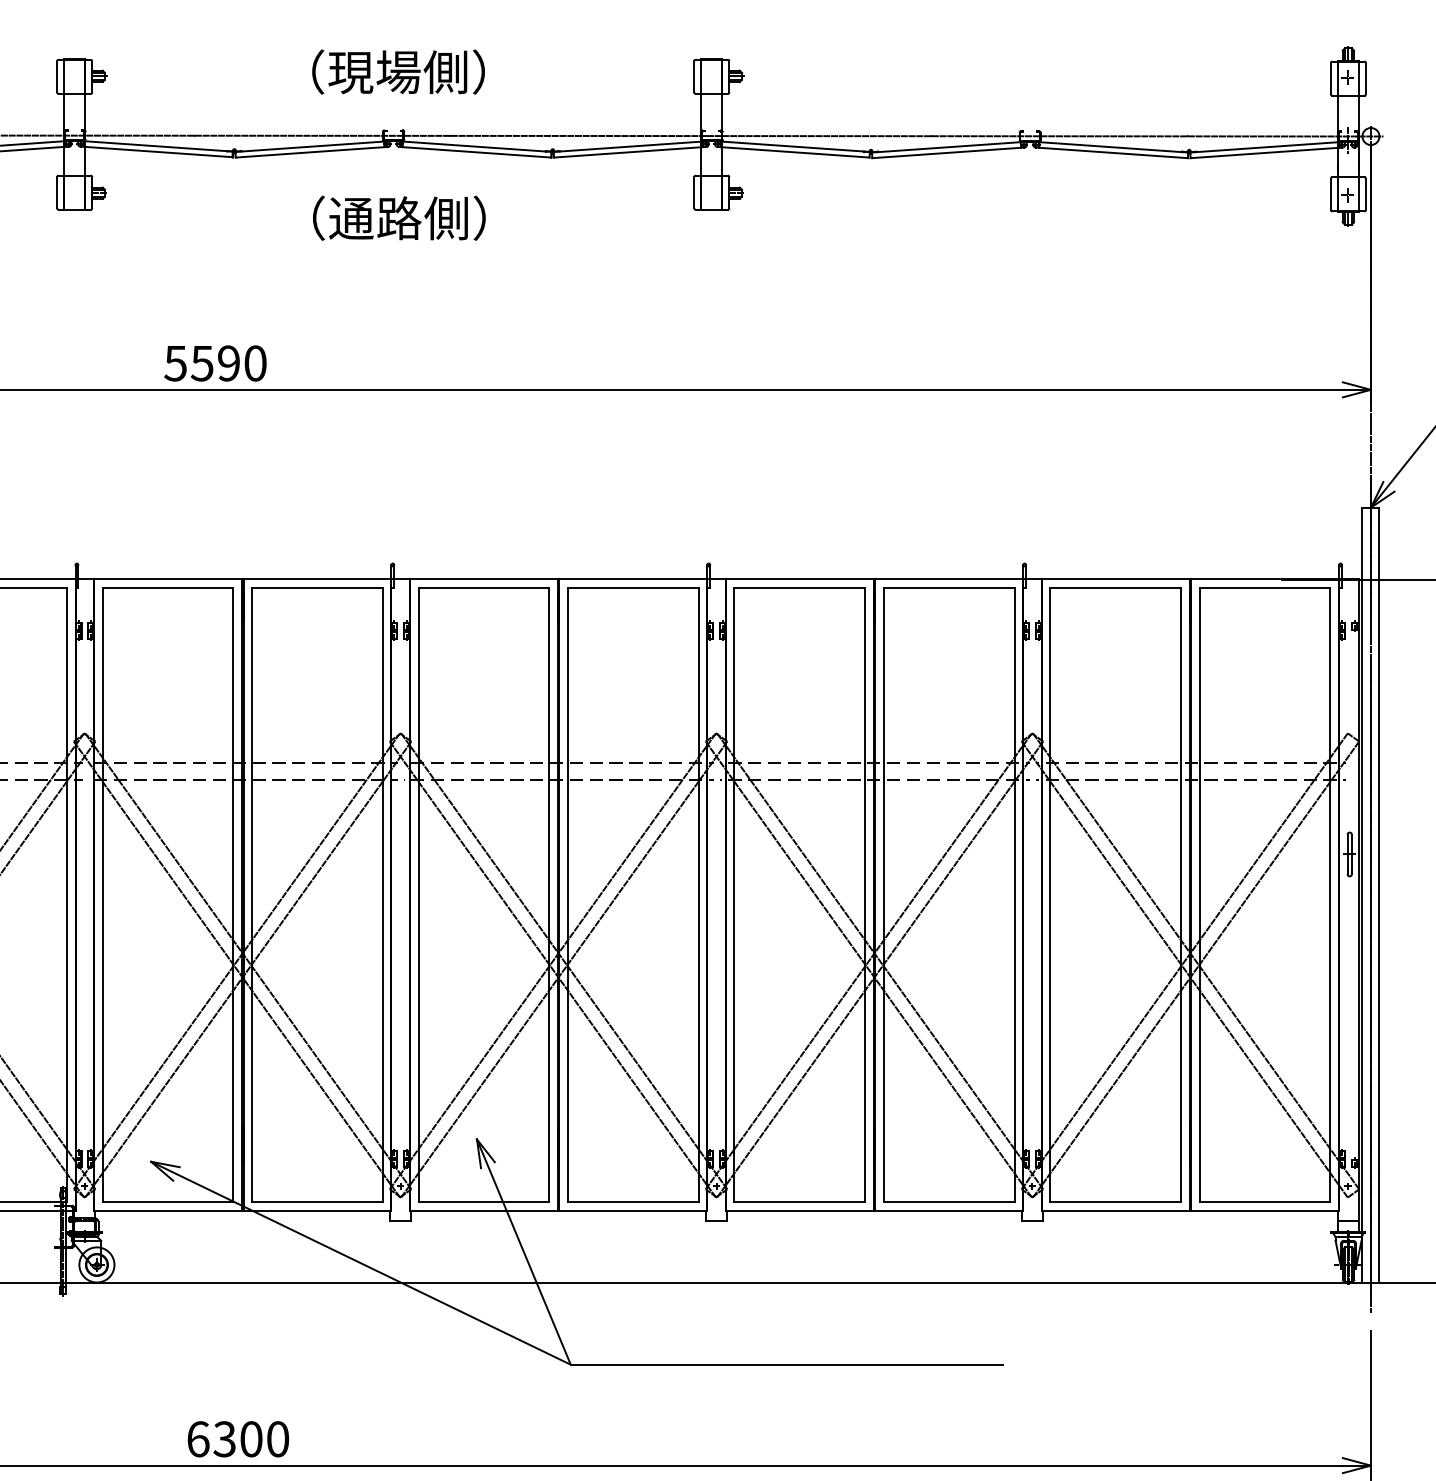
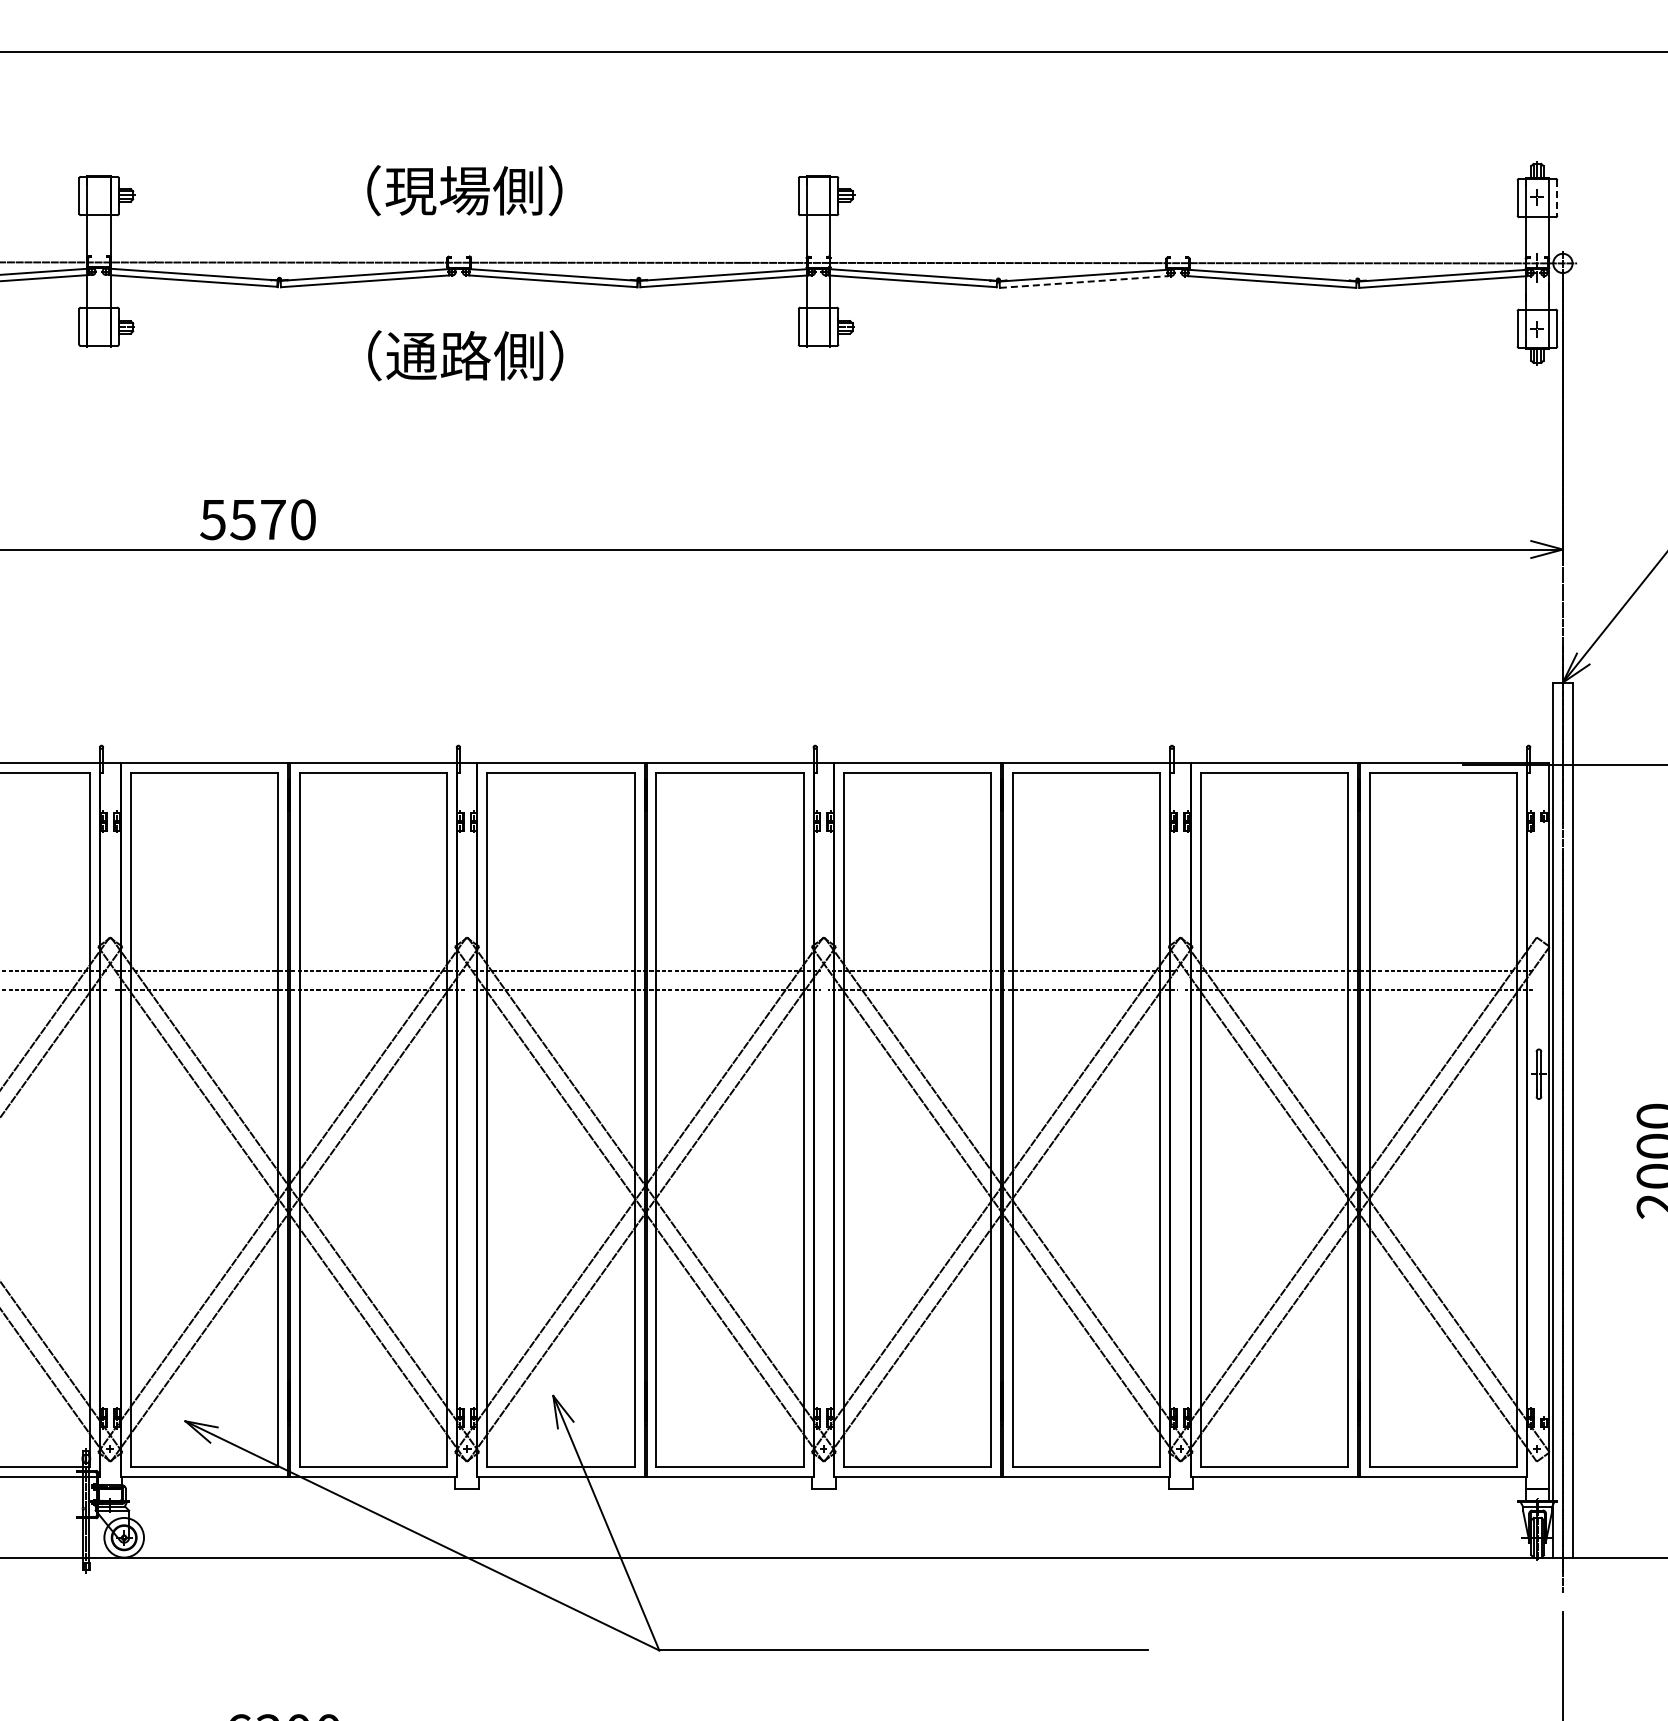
line: (1366, 79) -> (1557, 198), solid -> dashed
line: (947, 152) -> (1084, 281), solid -> dashed
text: (228, 363) -> (272, 519), 5590 -> 5570

